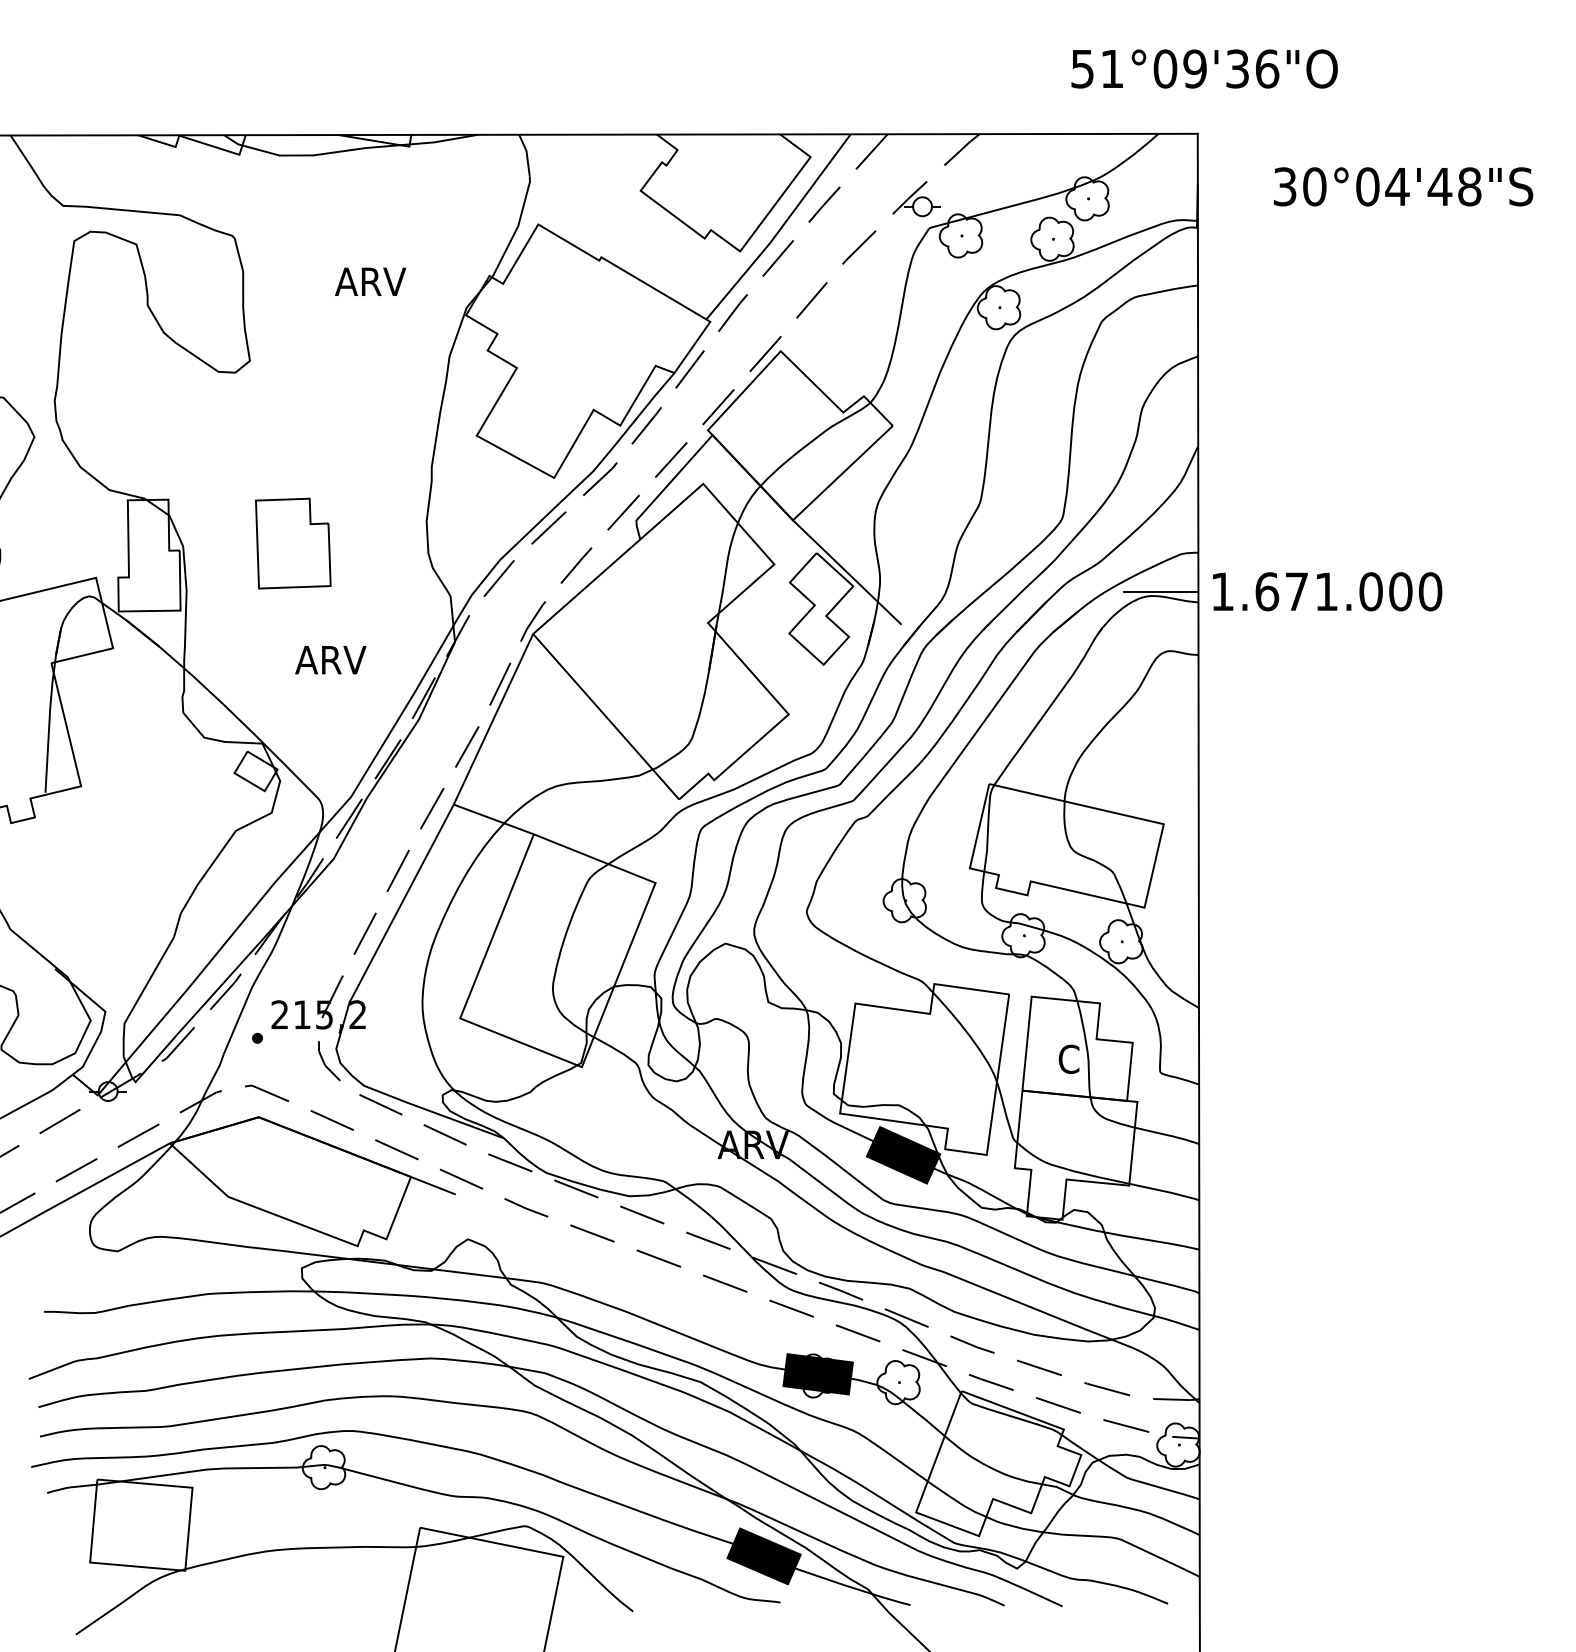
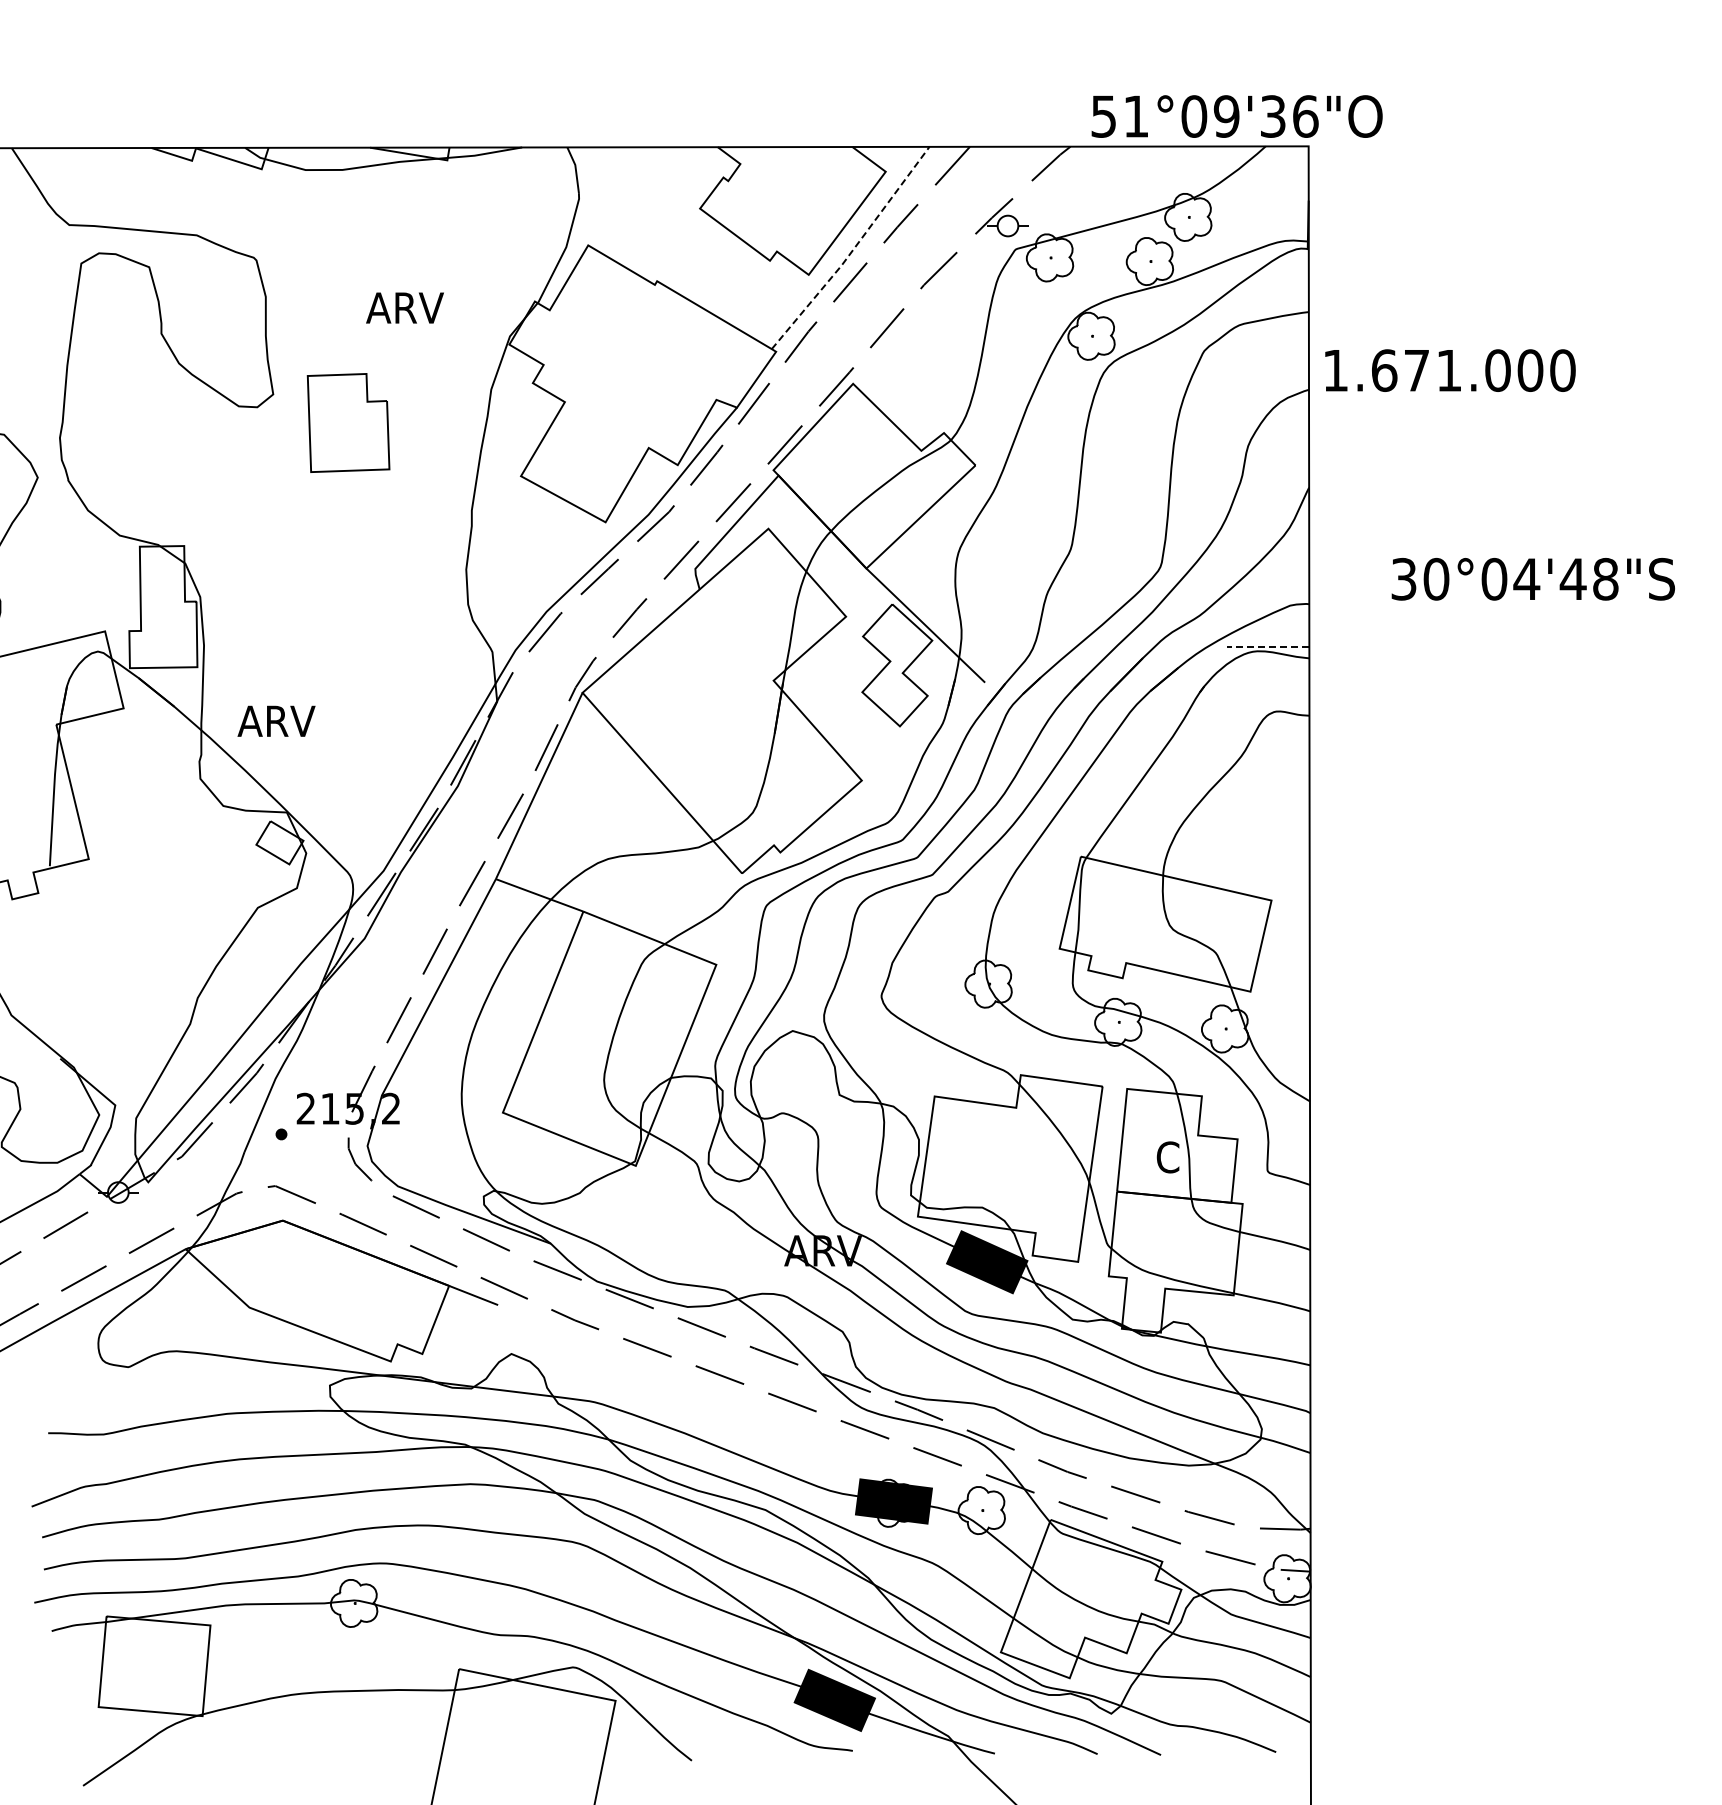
text: (1204, 68) -> (1236, 116), moved
text: (1402, 187) -> (1532, 579), moved
line: (780, 229) -> (852, 250), solid -> dashed
part: (293, 543) -> (348, 422), moved
line: (1160, 591) -> (1267, 646), solid -> dashed
text: (1327, 591) -> (1450, 370), moved
text: (330, 659) -> (276, 720), moved

